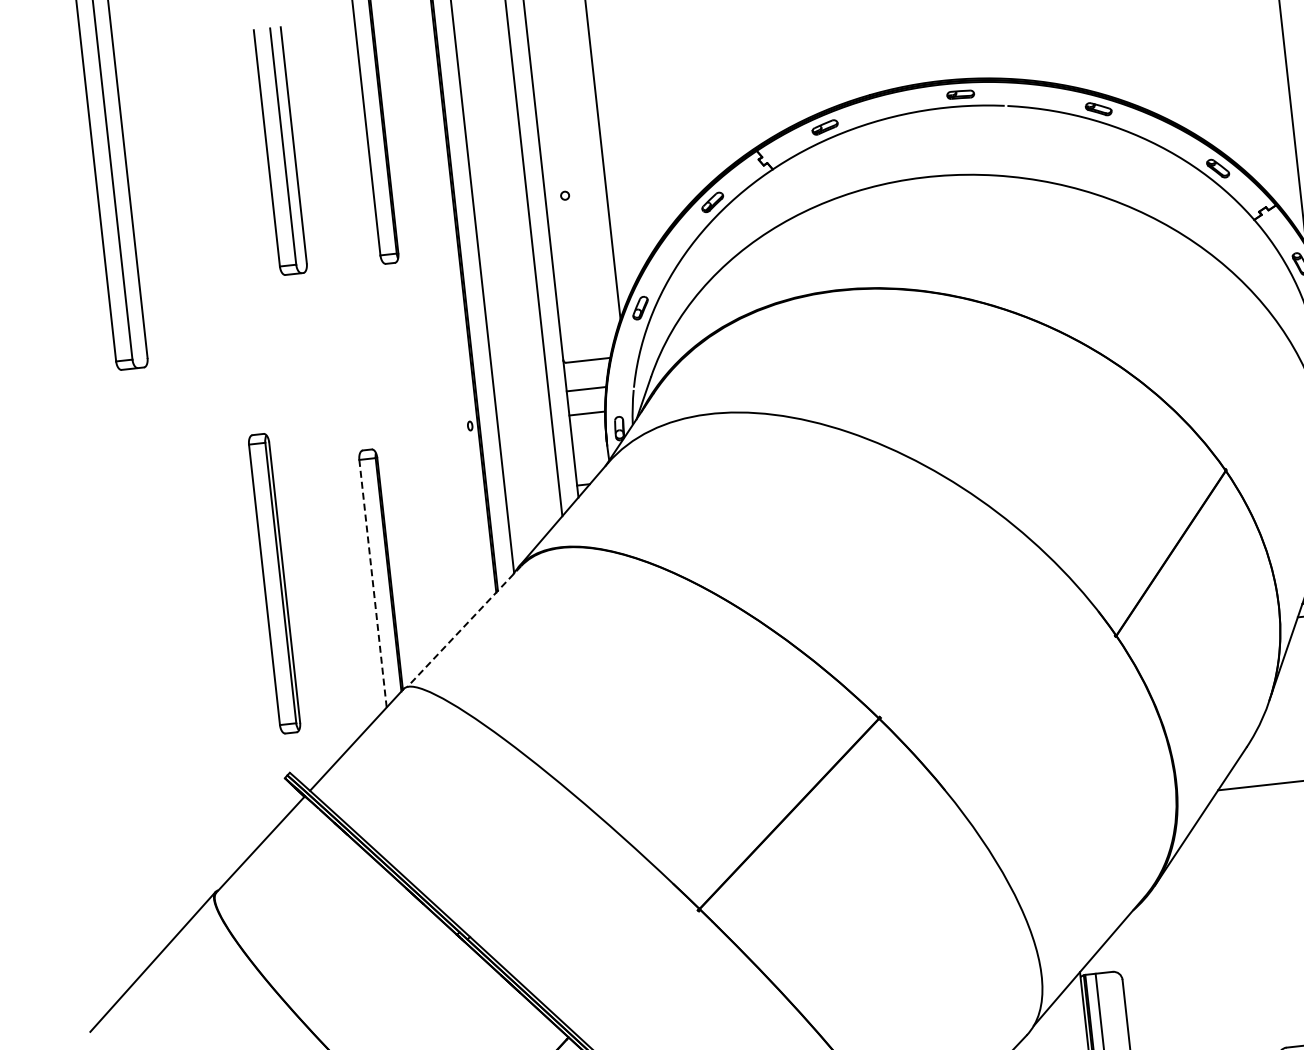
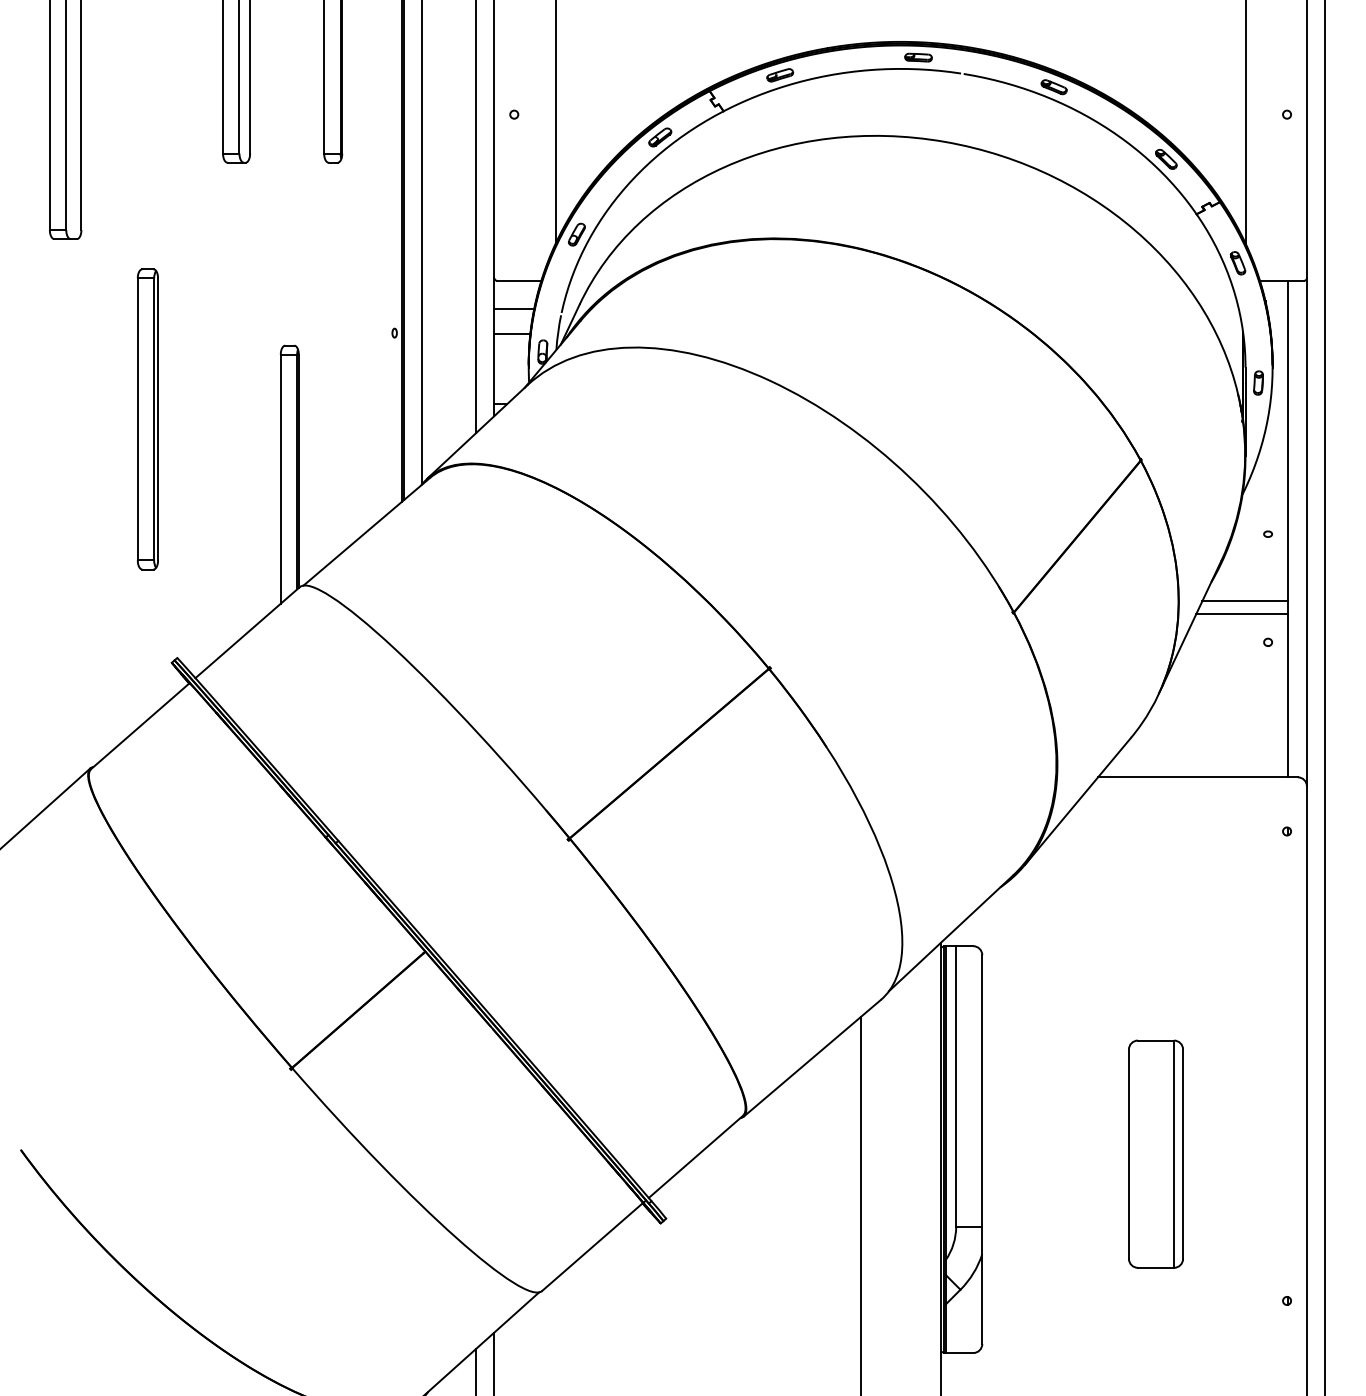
part: (274, 583) -> (147, 419), moved
line: (372, 584) -> (280, 479), dashed -> solid
line: (464, 627) -> (366, 532), dashed -> solid

